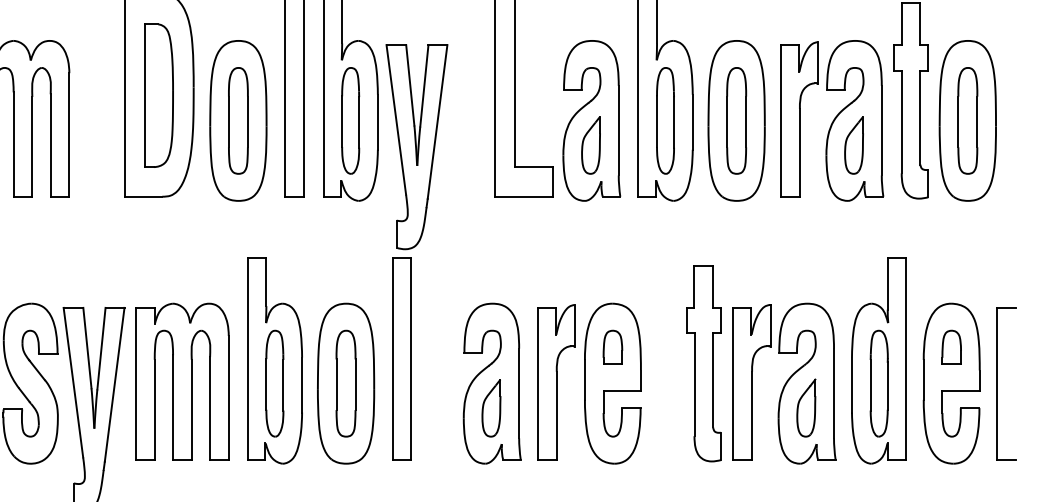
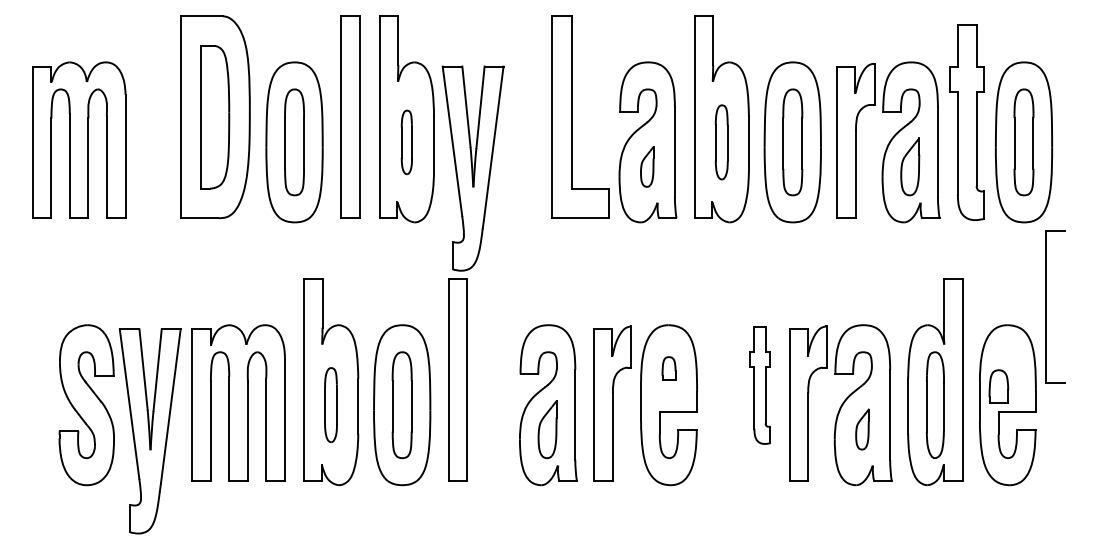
part: (350, 121) -> (406, 142), size x0.6
part: (665, 121) -> (721, 142), size x0.7
part: (591, 145) -> (647, 166), size x0.7
part: (612, 347) -> (668, 368), size x0.7
part: (951, 347) -> (998, 386), moved
part: (703, 364) -> (759, 385), size x0.6
part: (274, 383) -> (330, 404), size x0.7
part: (997, 383) -> (1046, 306), moved
part: (806, 408) -> (862, 429), size x0.7

